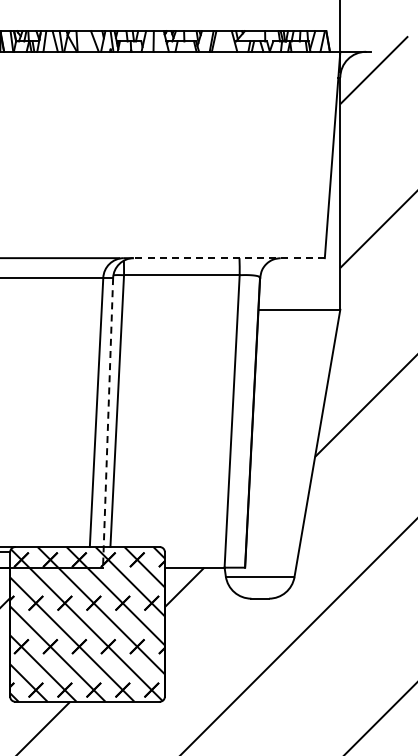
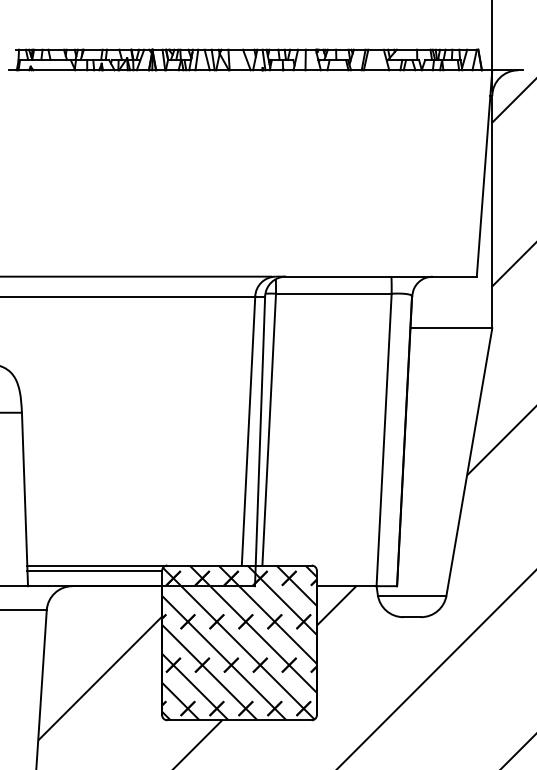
line: (229, 257) -> (381, 276), dashed -> solid
line: (108, 422) -> (260, 441), dashed -> solid

